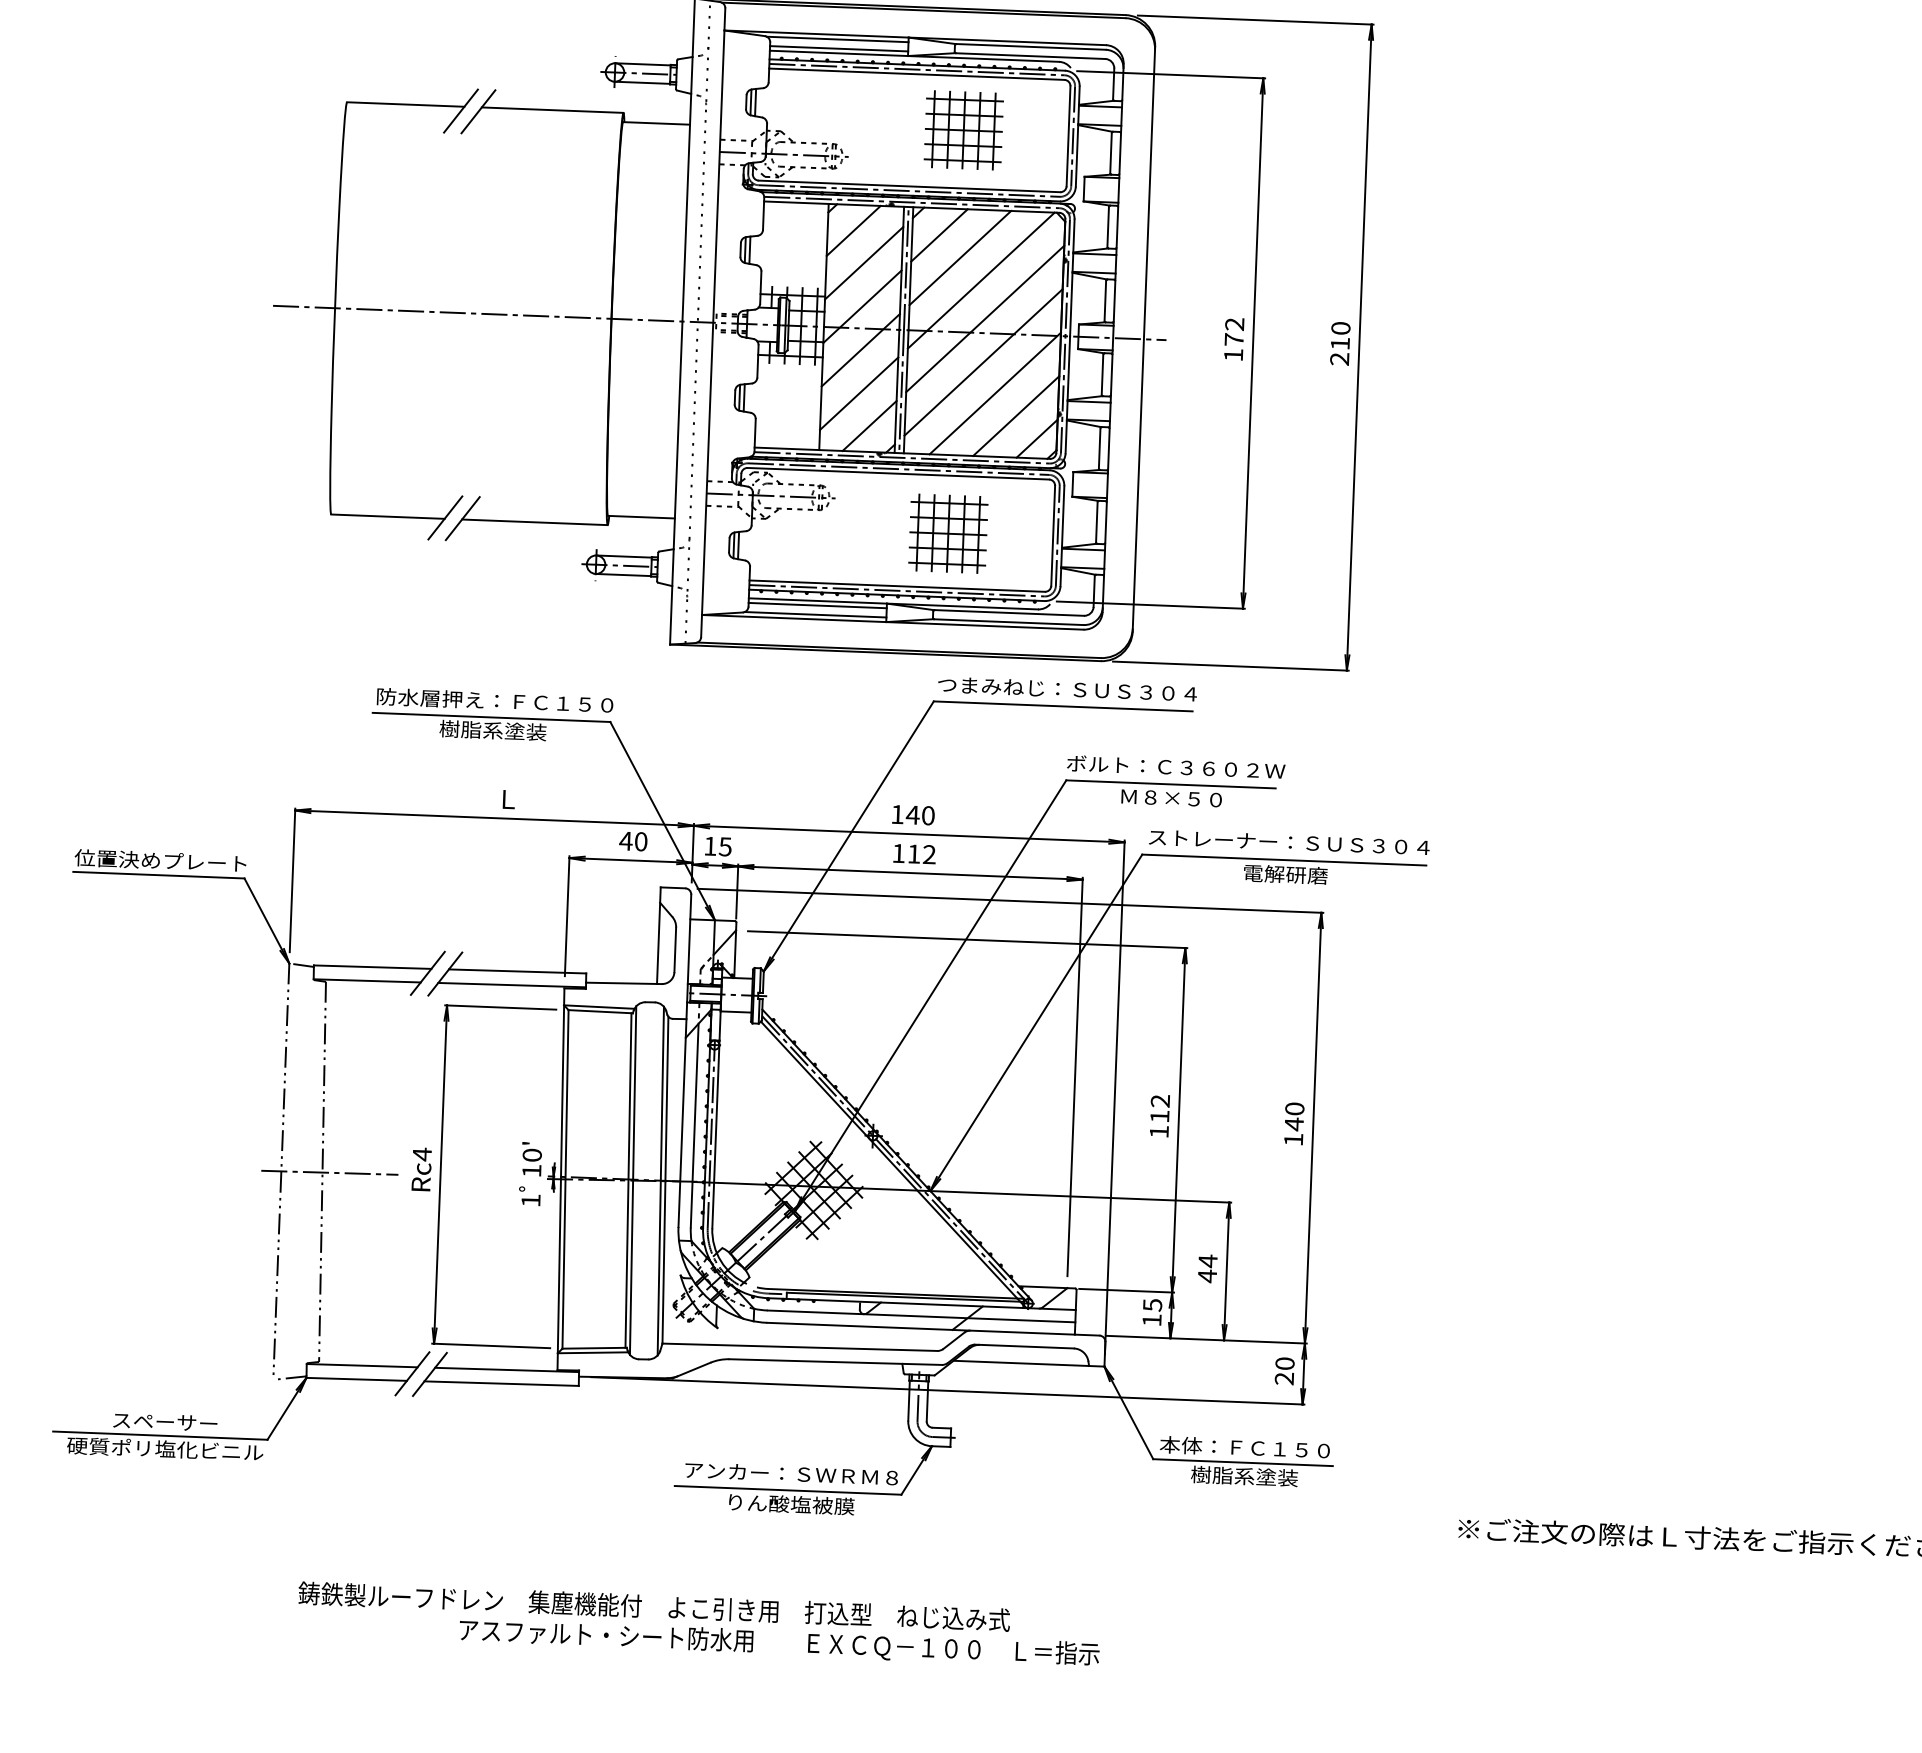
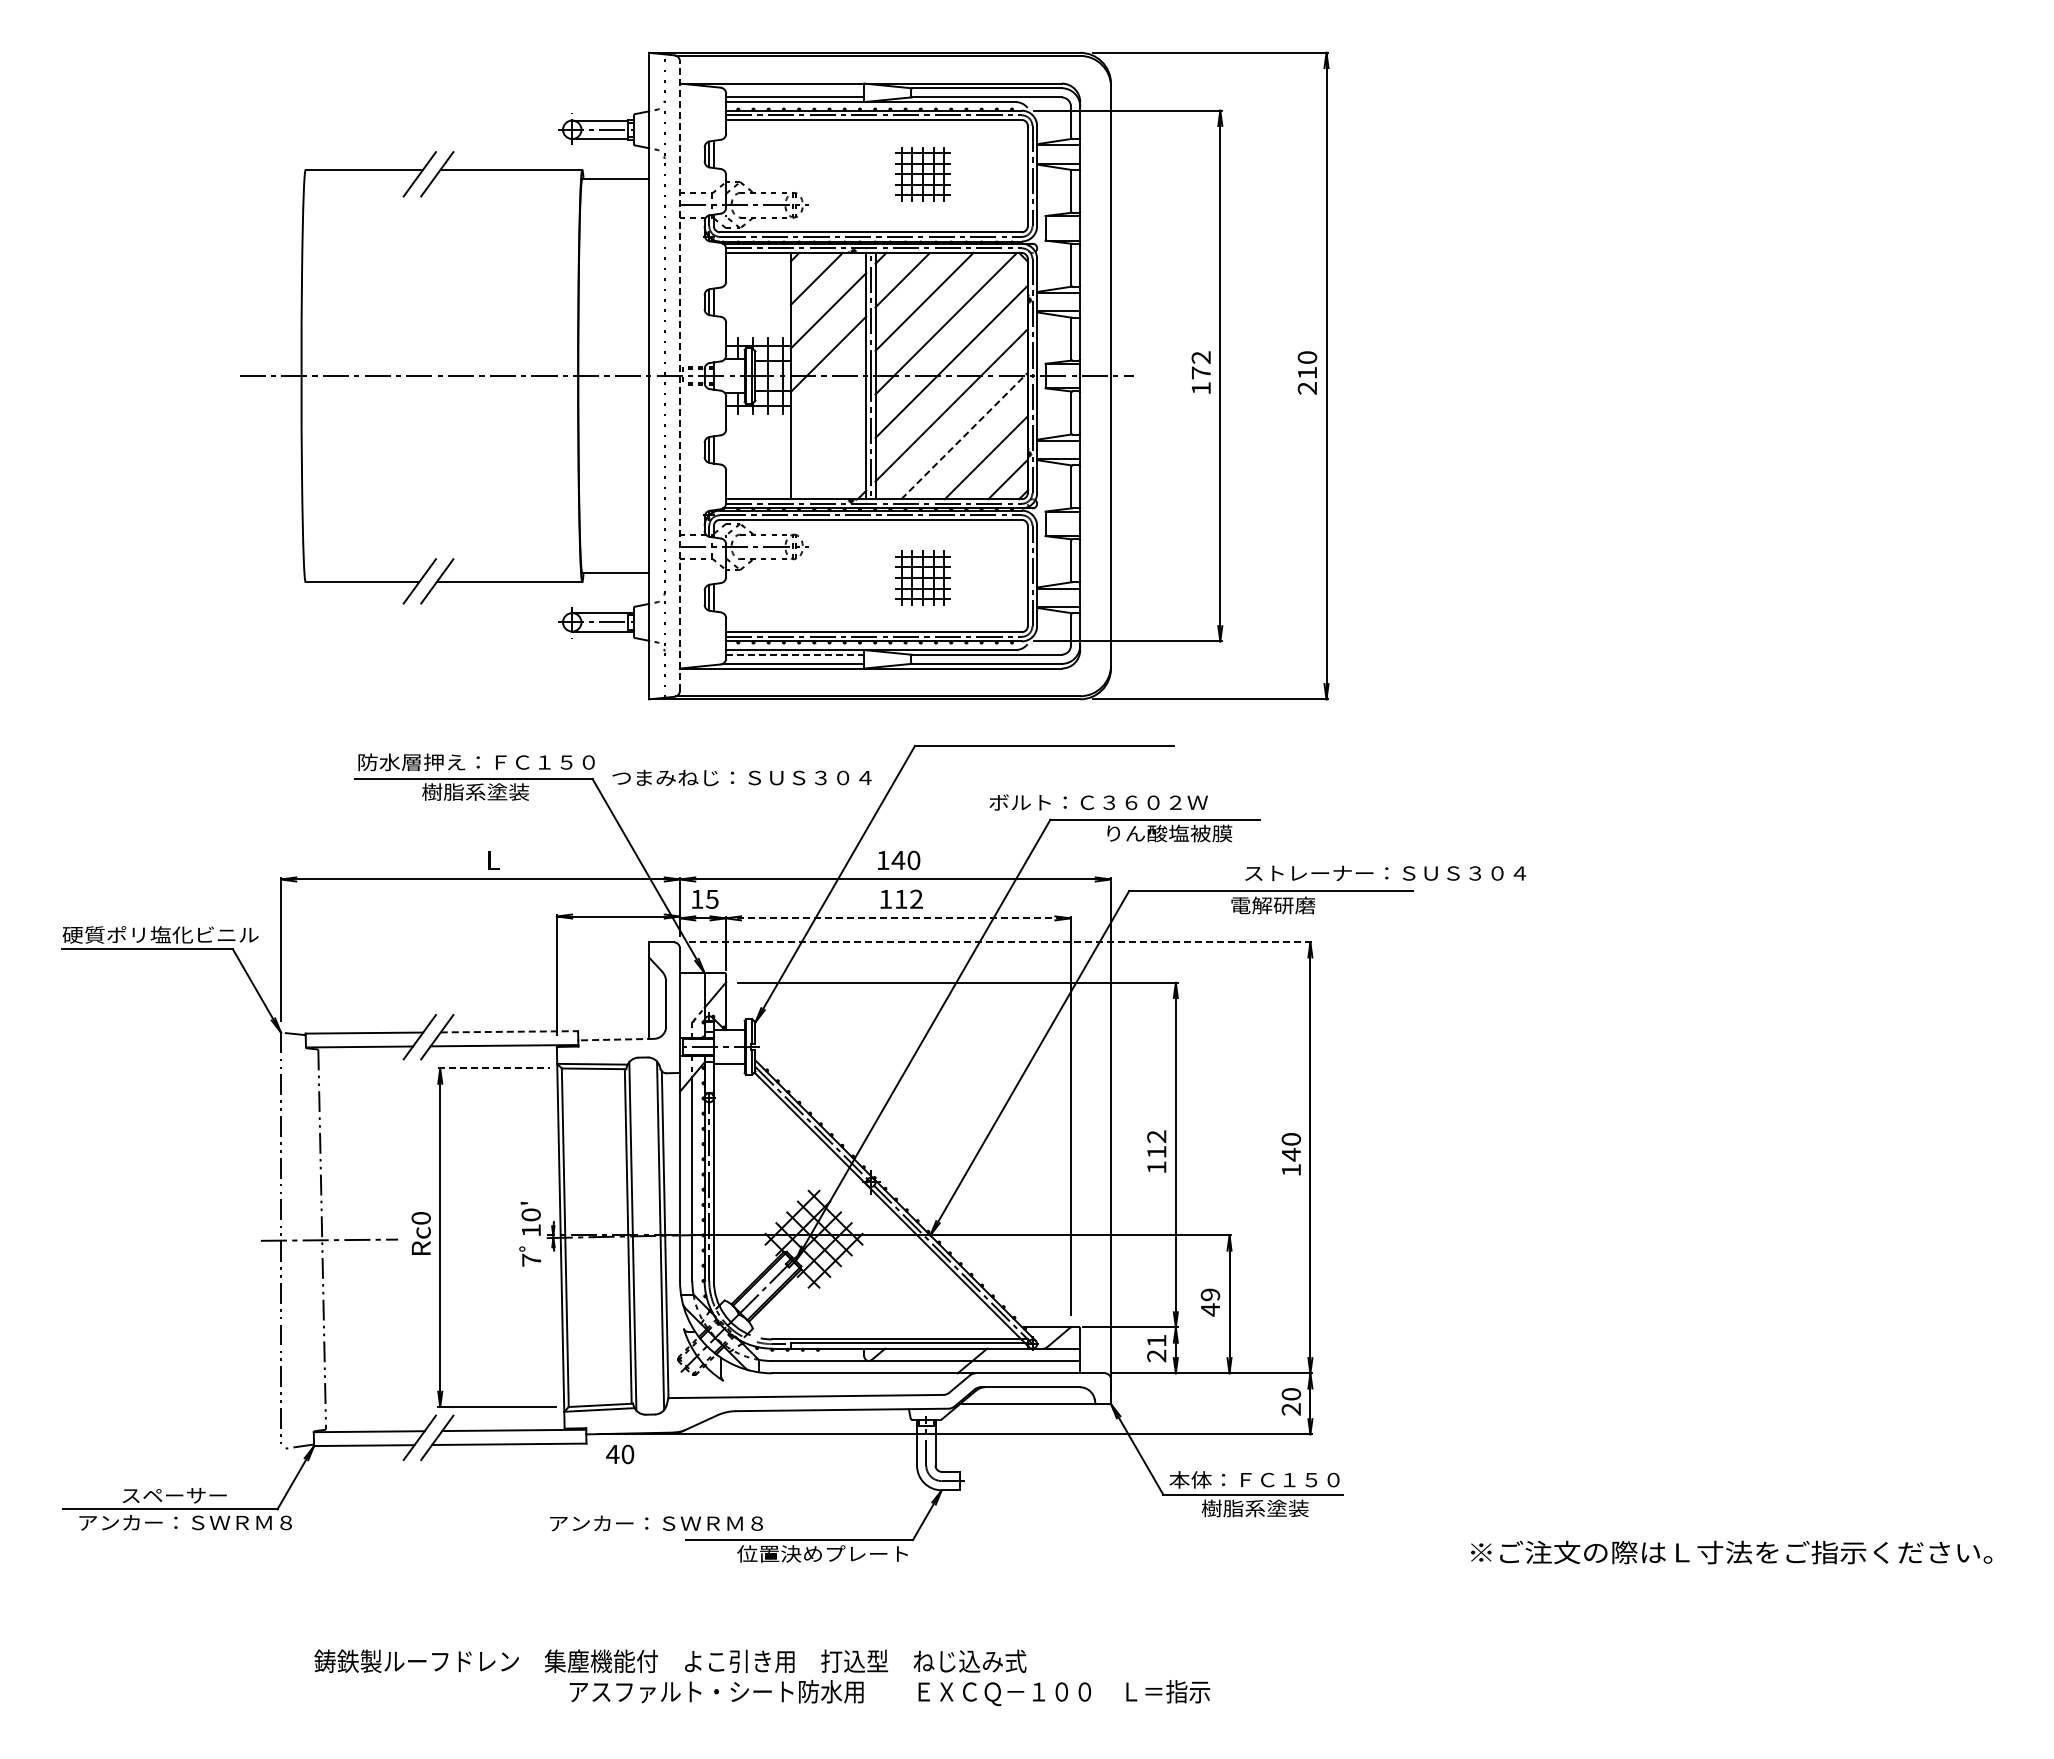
line: (837, 39) -> (793, 88), removed
part: (963, 129) -> (922, 173), size x0.7
line: (713, 323) -> (680, 376), solid -> dashed
line: (860, 349) -> (828, 397), removed
line: (859, 393) -> (828, 441), removed
line: (995, 393) -> (964, 435), solid -> dashed
line: (869, 426) -> (840, 473), removed
part: (947, 533) -> (922, 577), size x0.7
line: (817, 605) -> (795, 654), solid -> dashed
text: (1066, 689) -> (741, 777), moved
text: (1175, 767) -> (1098, 802), moved
text: (1184, 798) -> (1169, 833), Ｍ８×５０ -> りん酸塩被膜
text: (633, 841) -> (620, 1454), moved
text: (1289, 842) -> (1385, 873), moved
text: (172, 860) -> (160, 934), 位置決めプレート -> 硬質ポリ塩化ビニル
line: (910, 873) -> (898, 918), solid -> dashed
line: (1009, 900) -> (998, 942), solid -> dashed
line: (517, 971) -> (509, 1031), solid -> dashed
line: (624, 983) -> (616, 1039), solid -> dashed
line: (500, 1007) -> (493, 1068), solid -> dashed
text: (421, 1154) -> (420, 1218), Rc4 -> Rc0
text: (530, 1199) -> (531, 1259), 1 -> 7
text: (1208, 1260) -> (1210, 1294), 44 -> 49
text: (1152, 1312) -> (1156, 1348), 15 -> 21
text: (174, 1449) -> (184, 1522), 硬質ポリ塩化ビニル -> アンカー：ＳＷＲＭ８
text: (791, 1474) -> (656, 1523), moved
text: (810, 1504) -> (822, 1553), りん酸塩被膜 -> 位置決めプレート
text: (779, 1643) -> (889, 1693), moved

